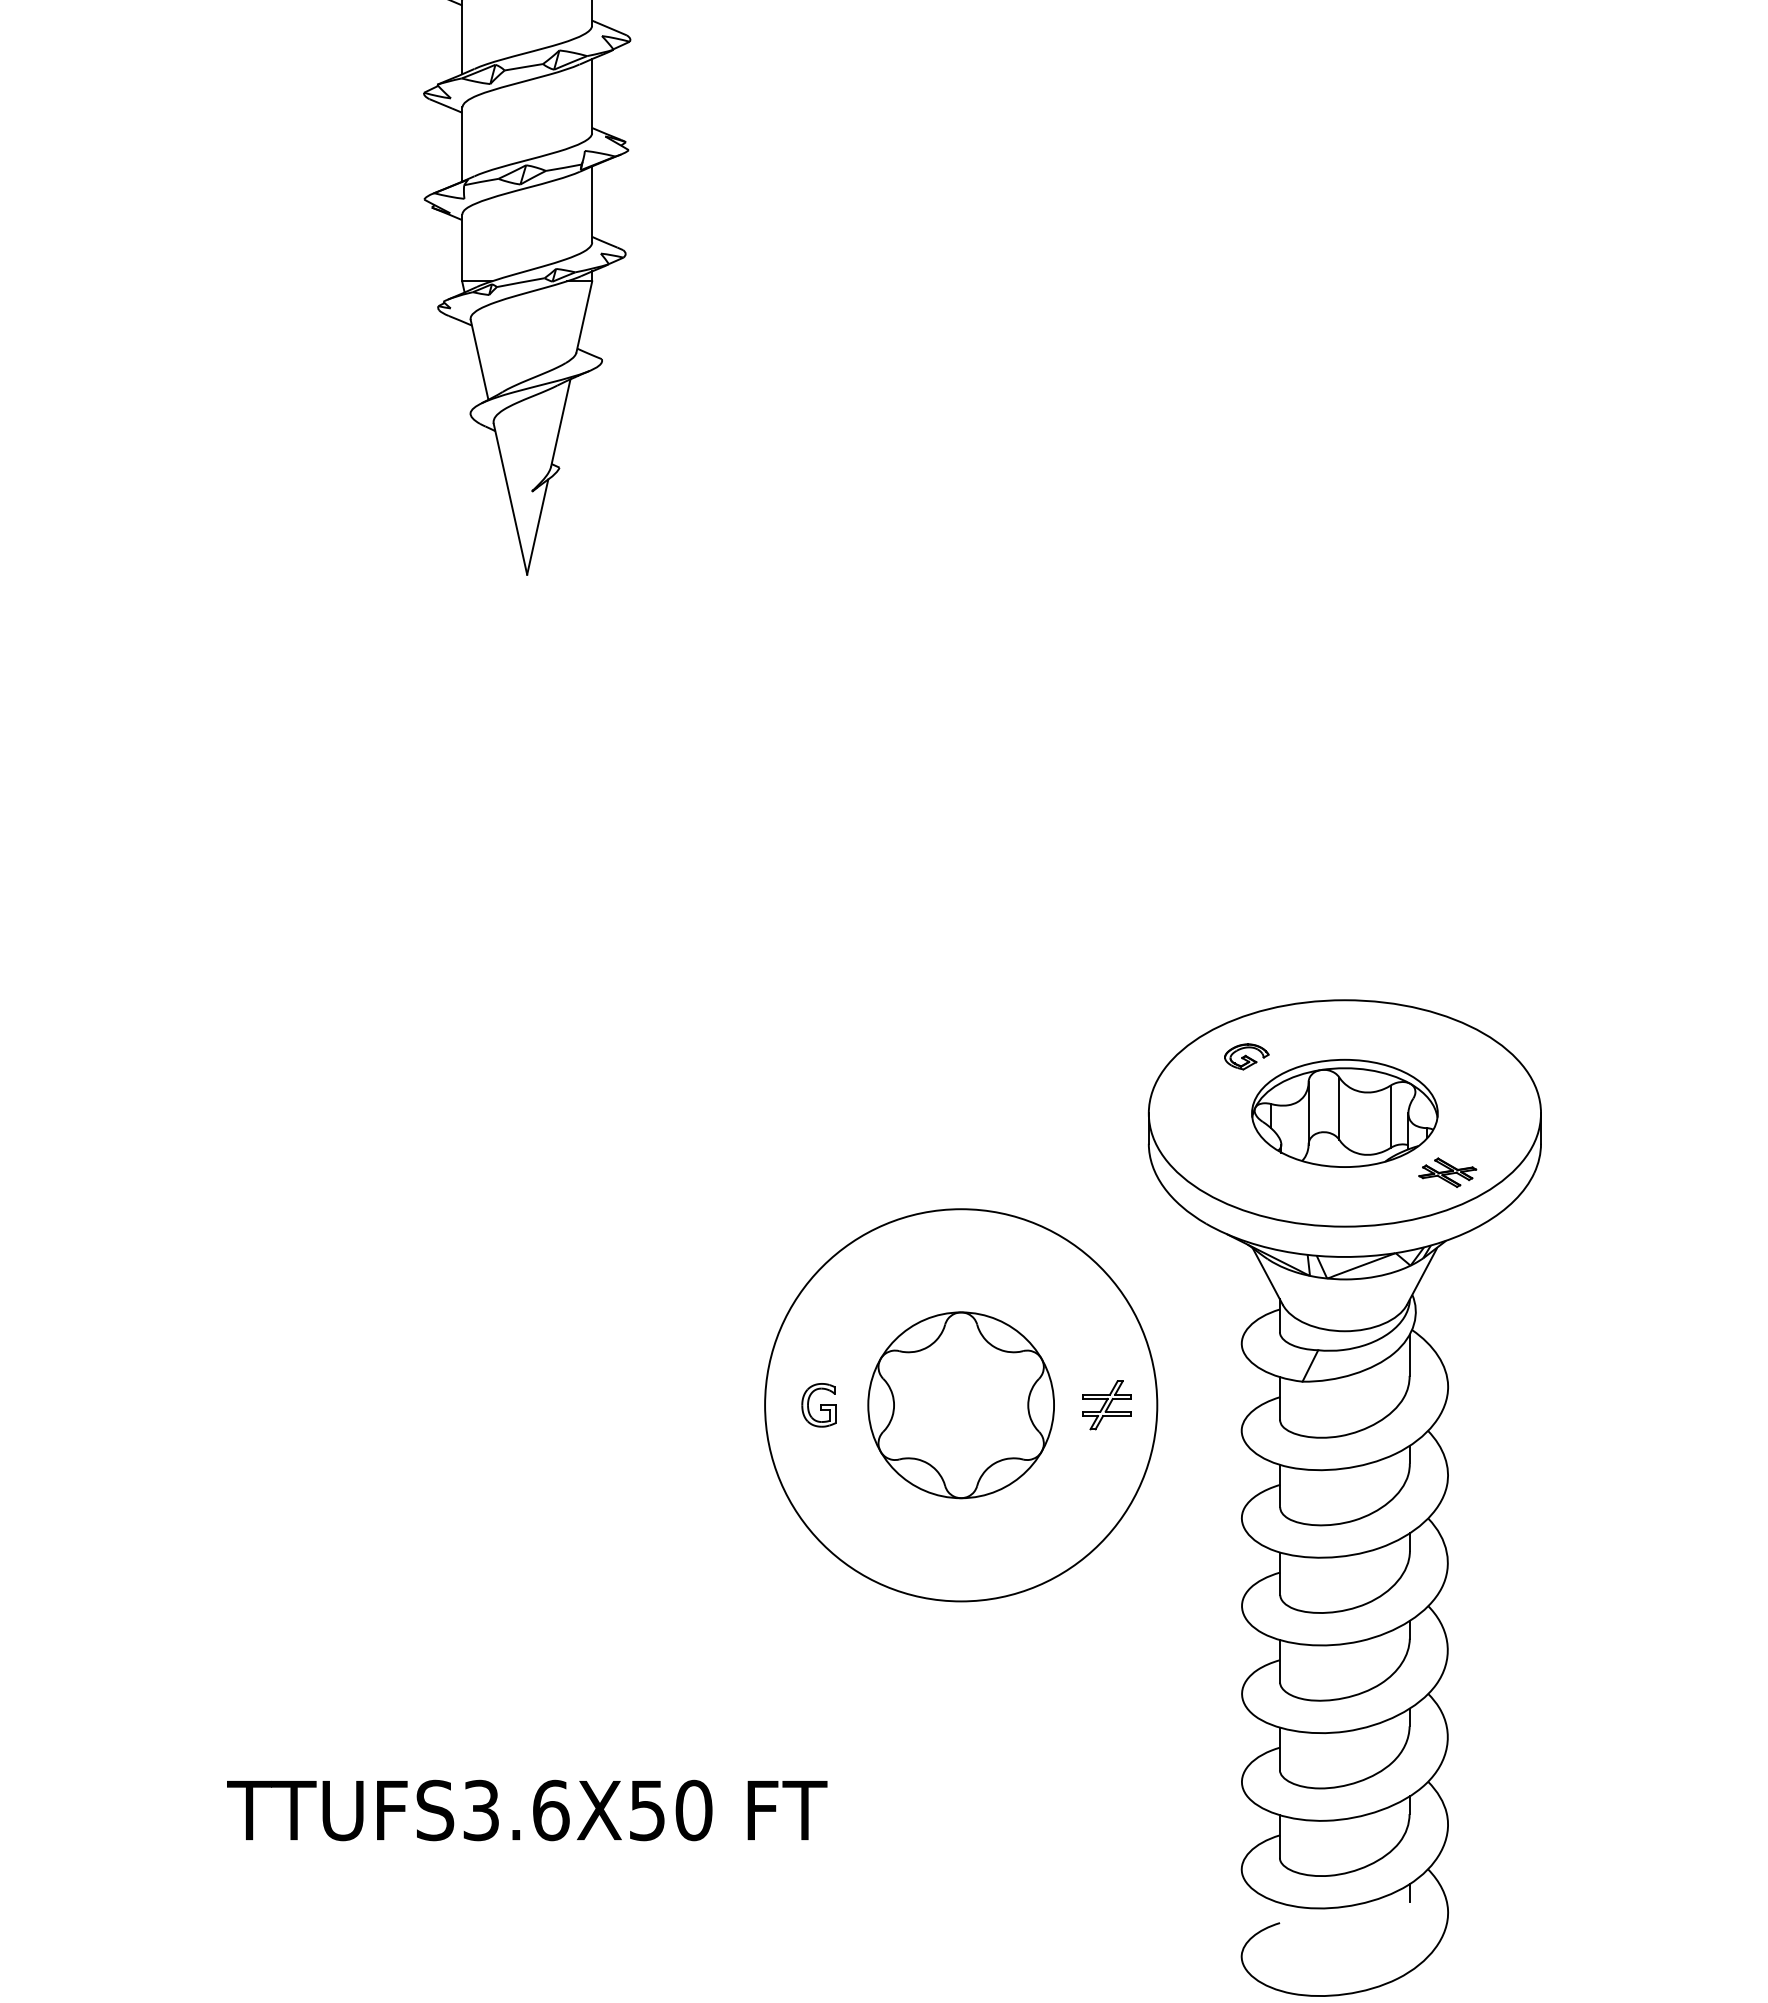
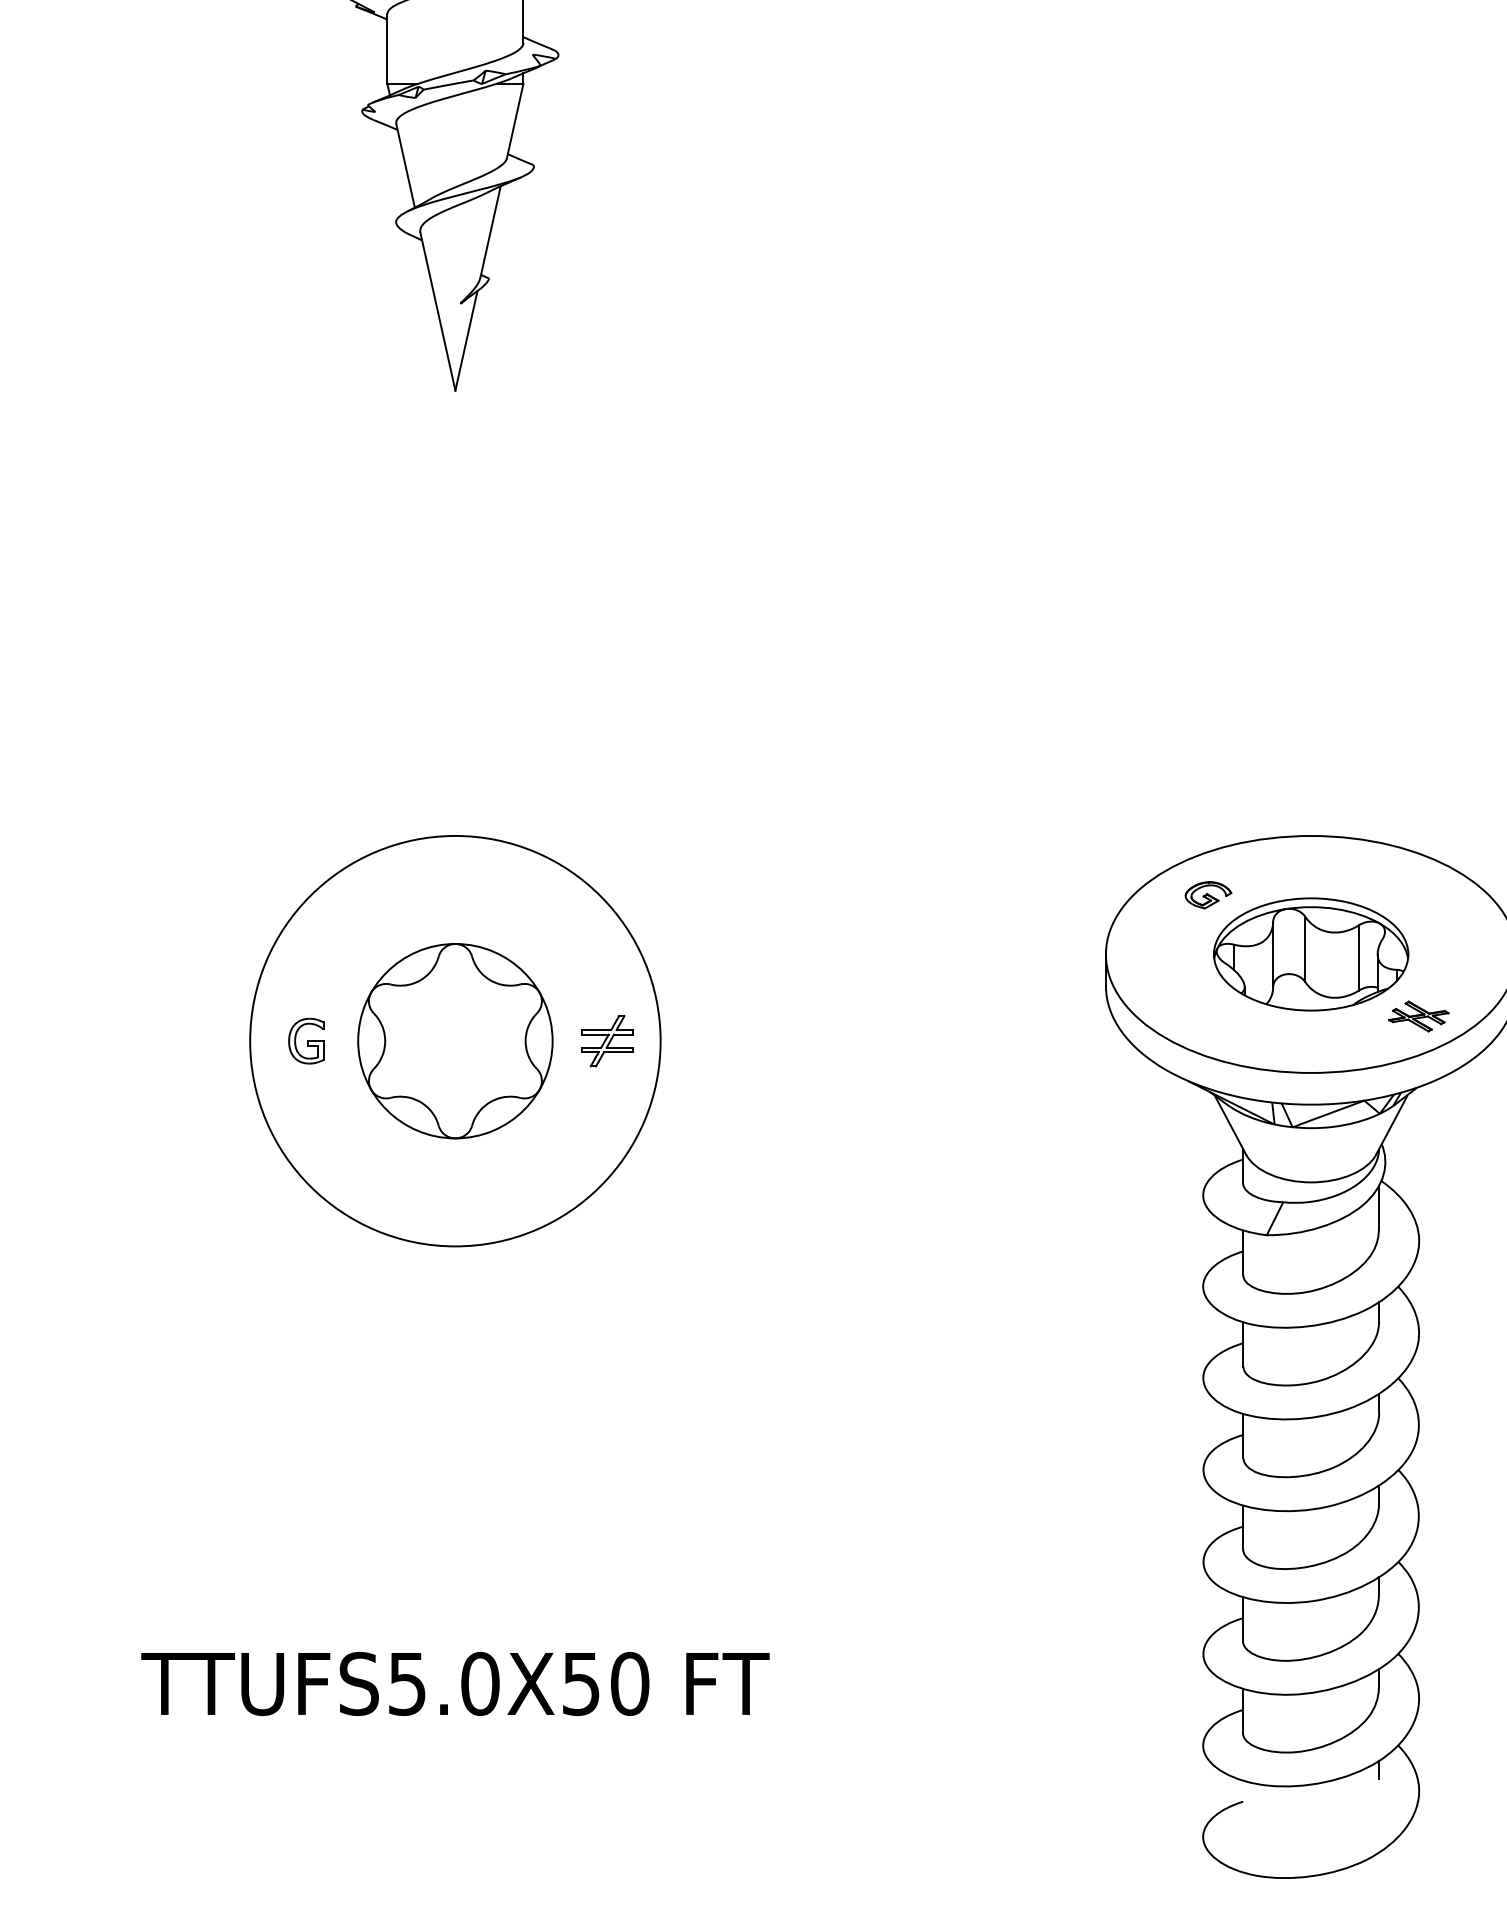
part: (961, 1405) -> (455, 1041), moved
text: (516, 1810) -> (444, 1683), TTUFS3.6X50 -> TTUFS5.0X50

